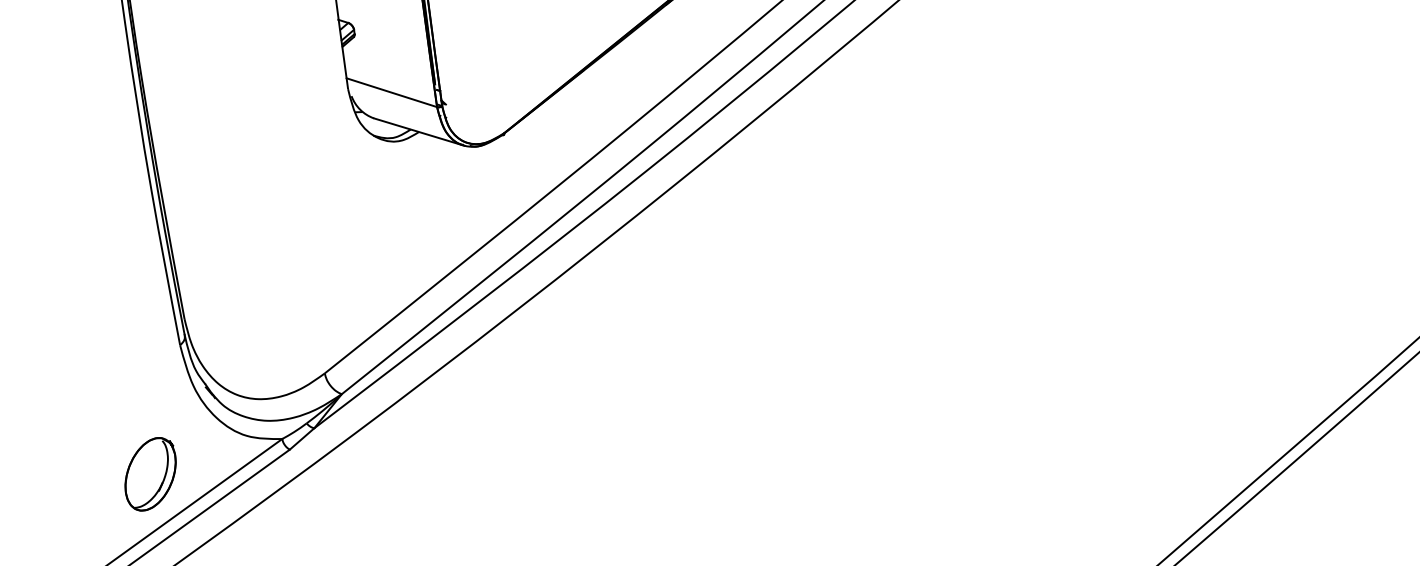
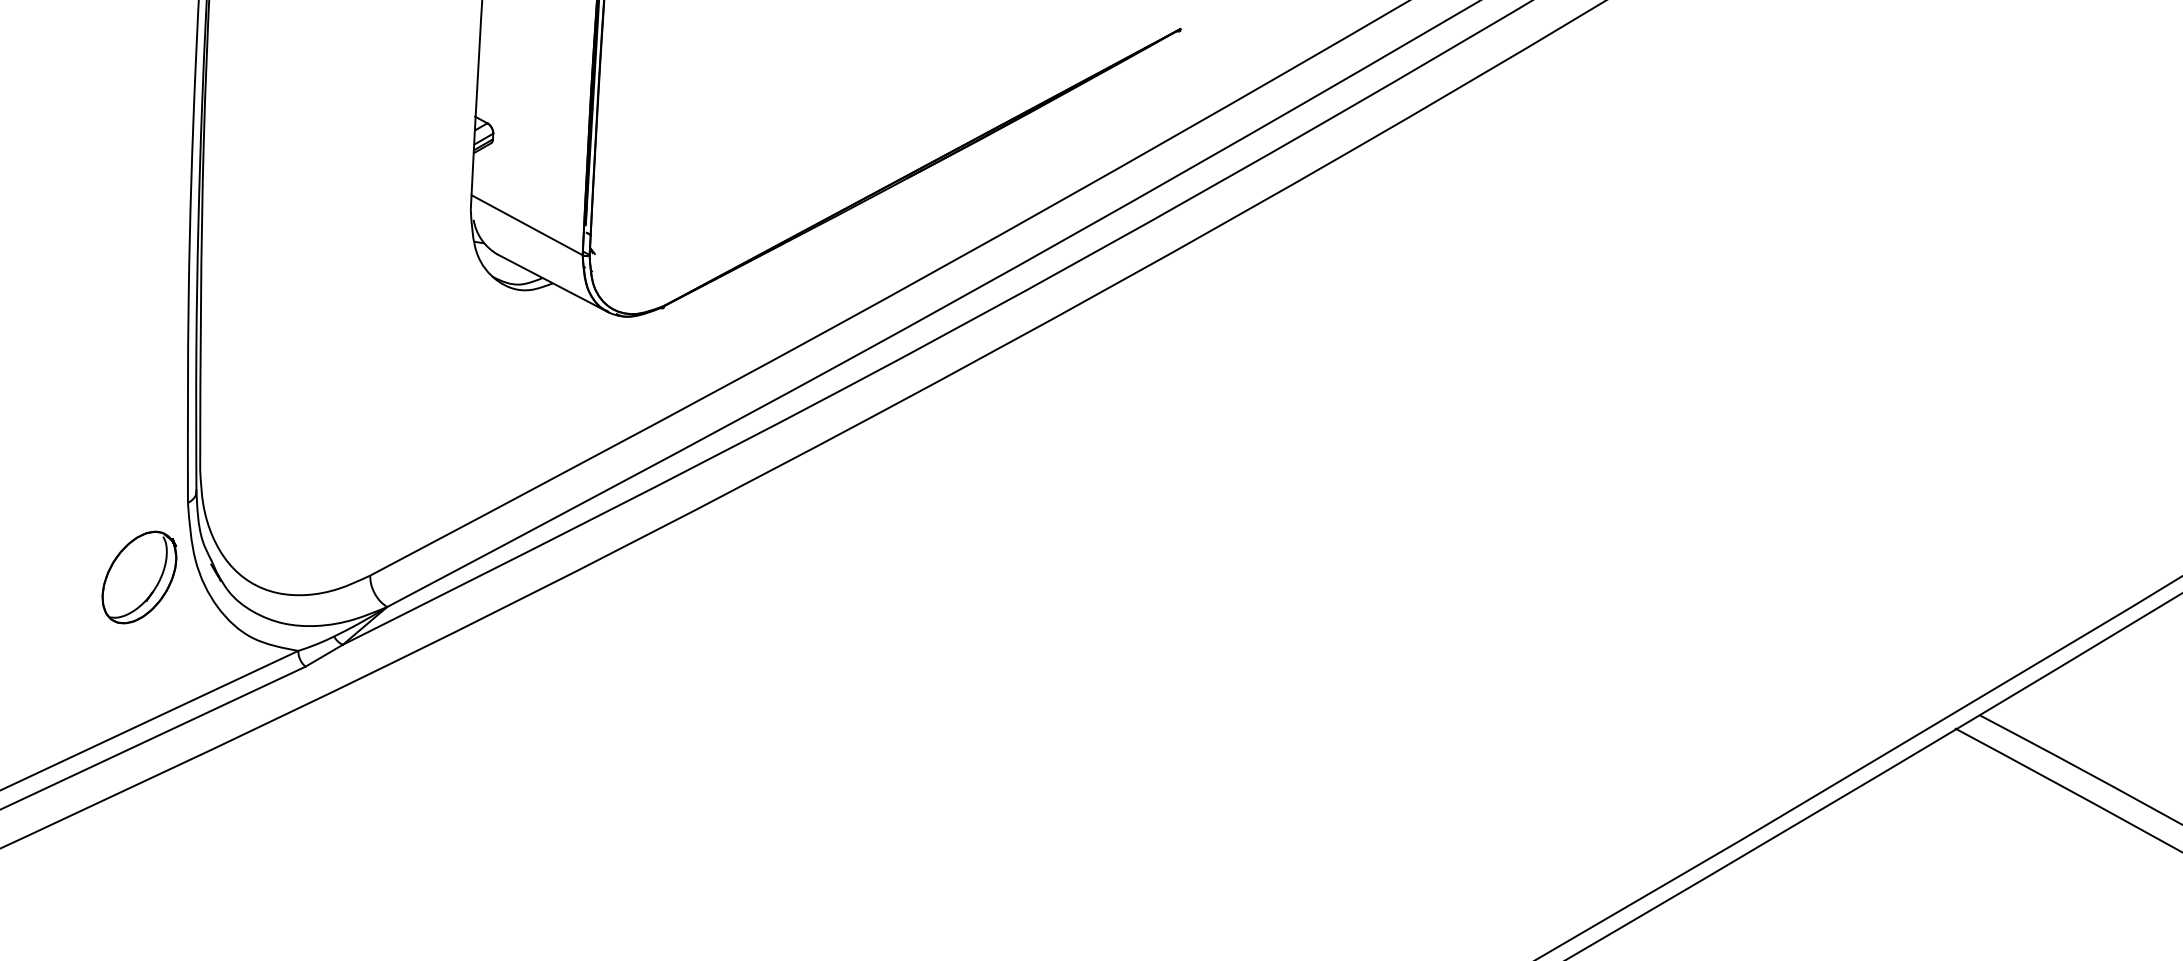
part: (150, 474) -> (139, 577), moved

